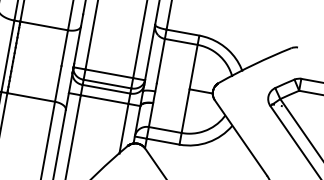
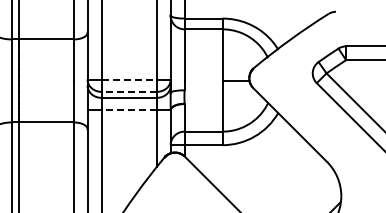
line: (109, 73) -> (129, 79), solid -> dashed
line: (107, 83) -> (129, 91), solid -> dashed
line: (104, 99) -> (129, 109), solid -> dashed

